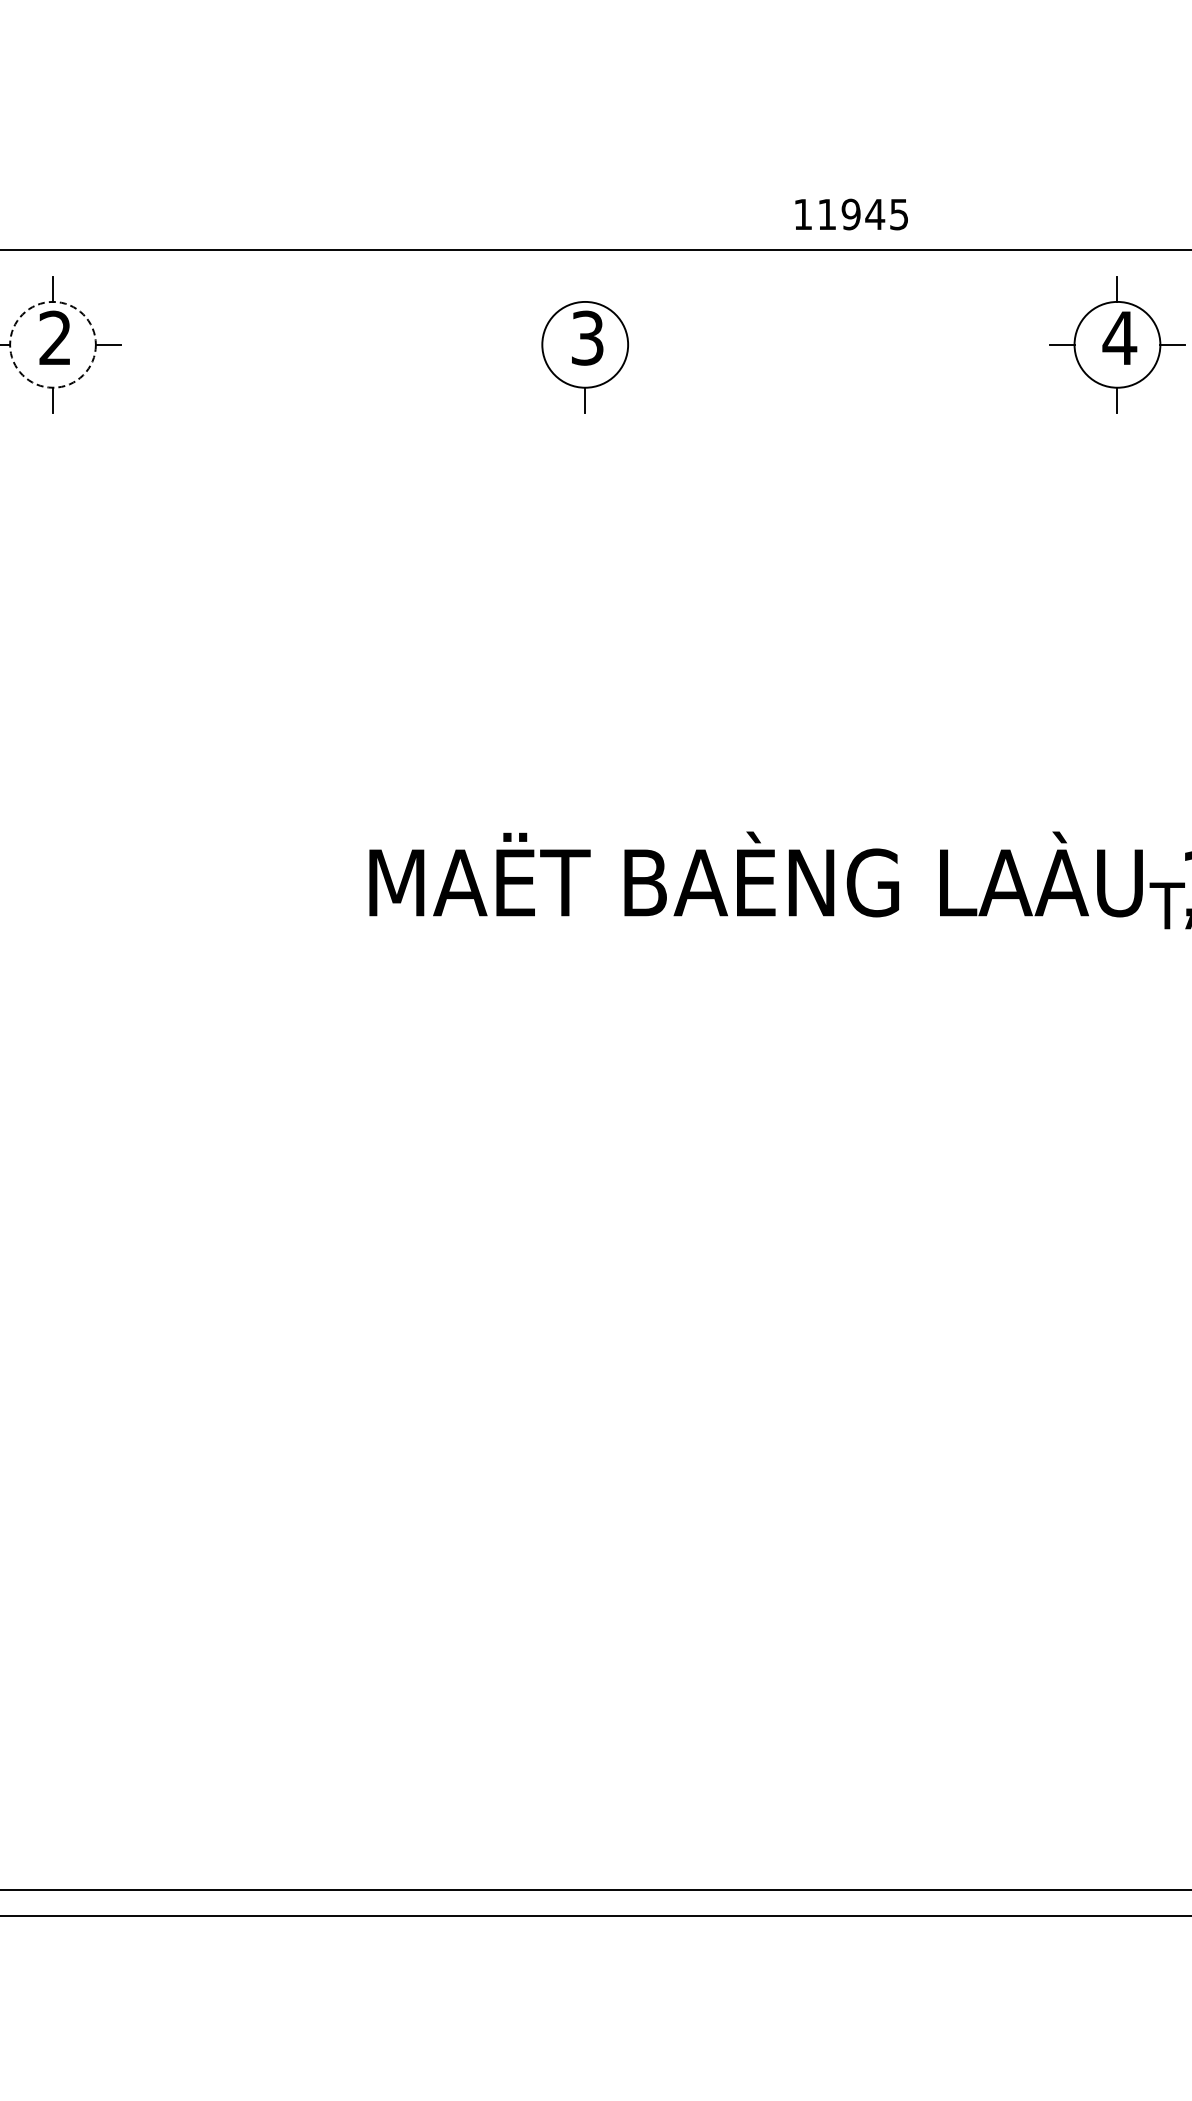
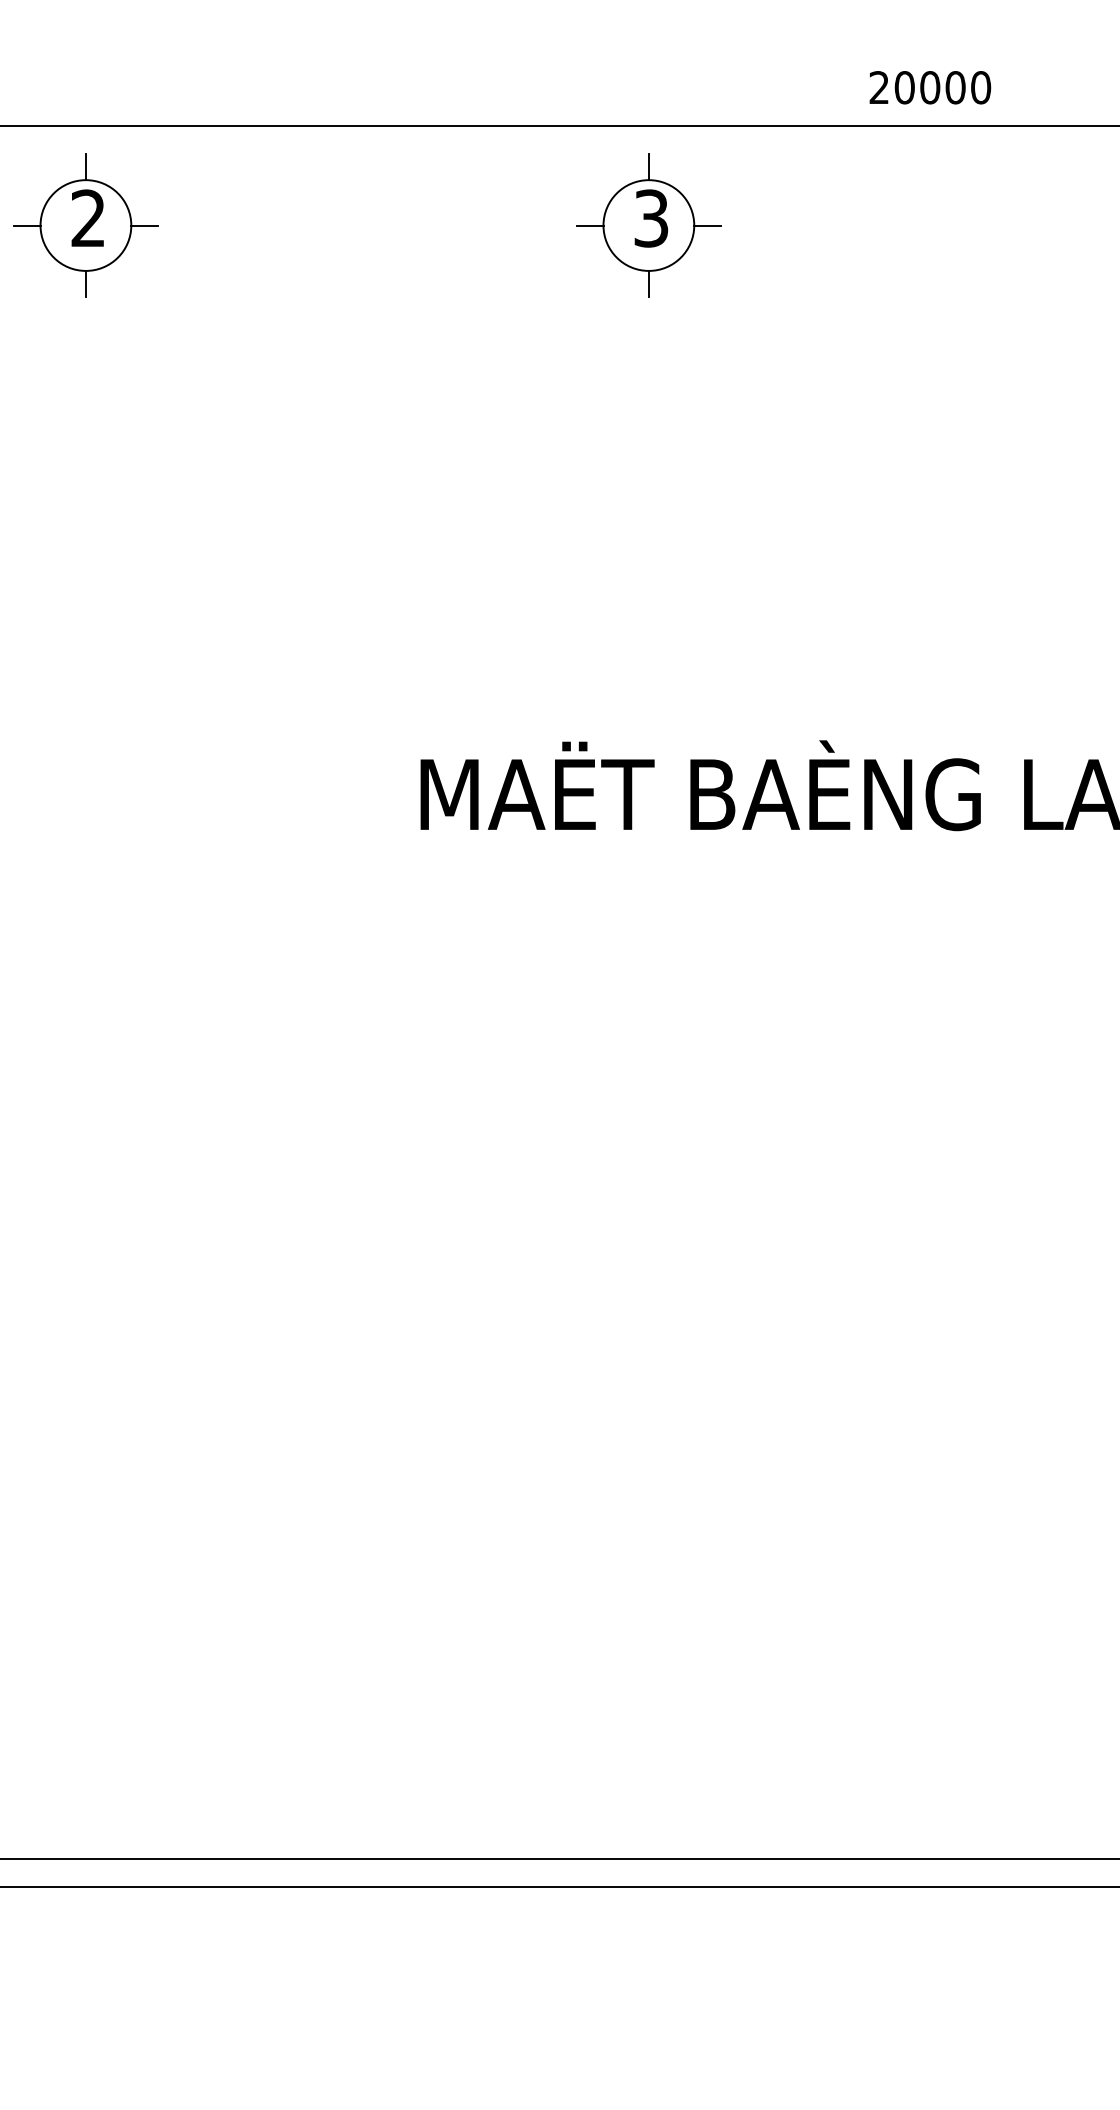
text: (851, 214) -> (930, 87), 11945 -> 20000
line: (585, 289) -> (649, 167), added
circle: (52, 344) -> (85, 225), dashed -> solid
line: (529, 344) -> (589, 225), added
line: (640, 344) -> (707, 225), added

